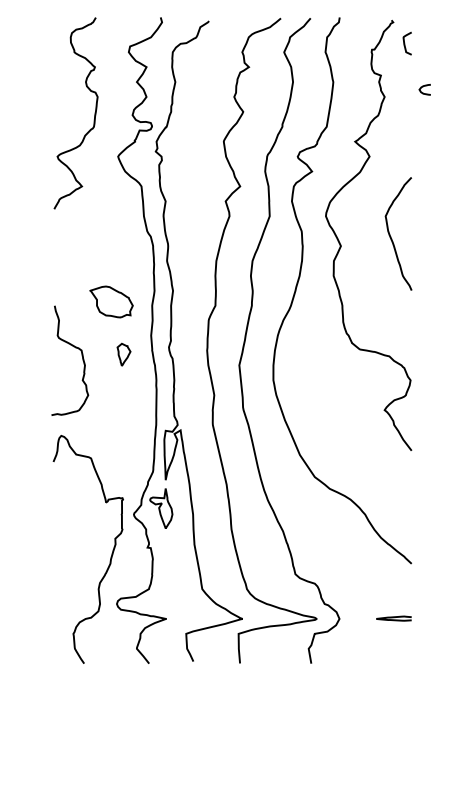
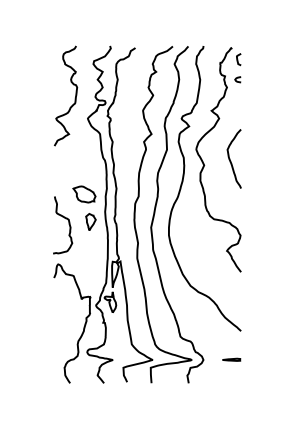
curve: (423, 87) -> (237, 78), moved
part: (123, 353) -> (90, 221), size x1.43

